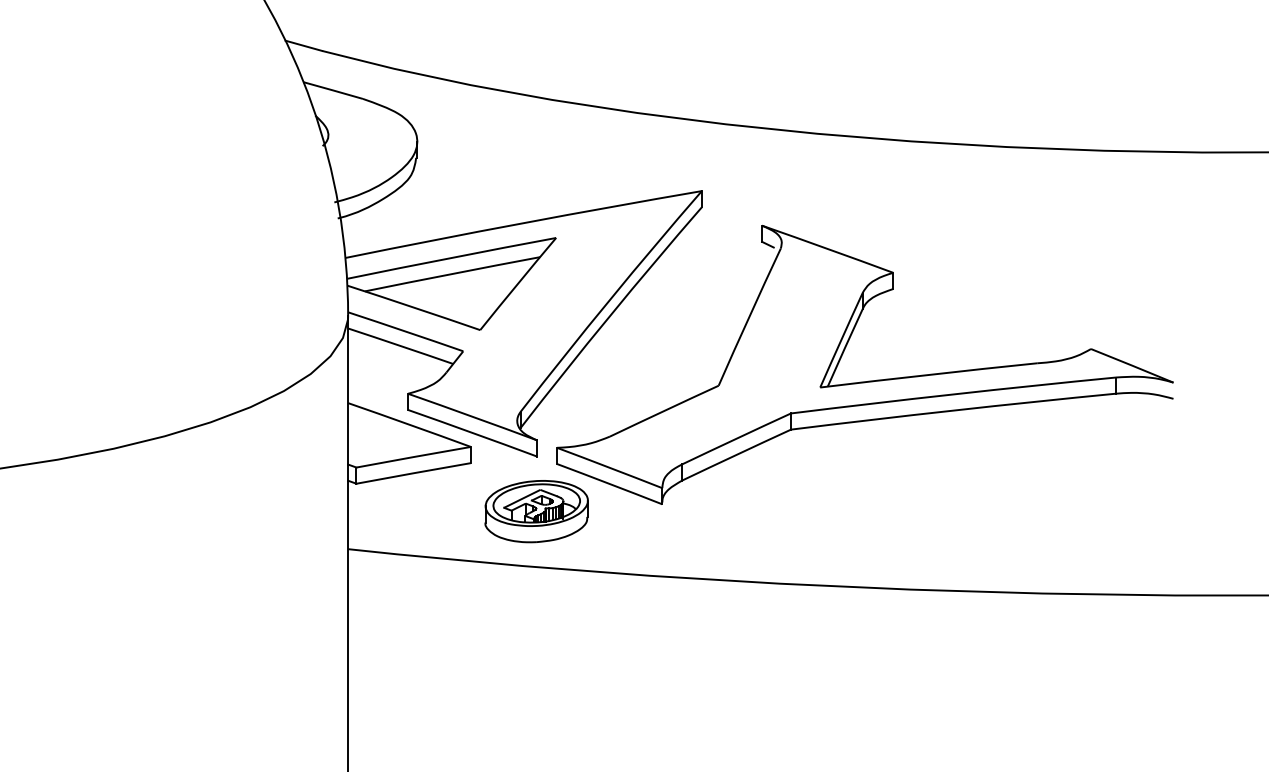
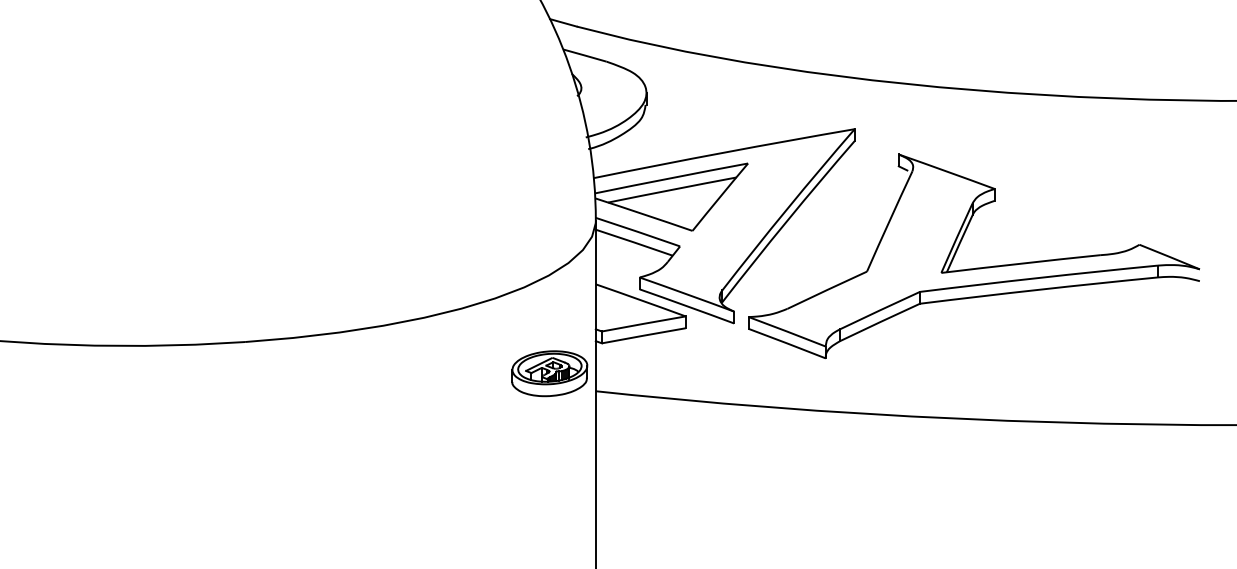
part: (536, 511) -> (549, 373), moved

